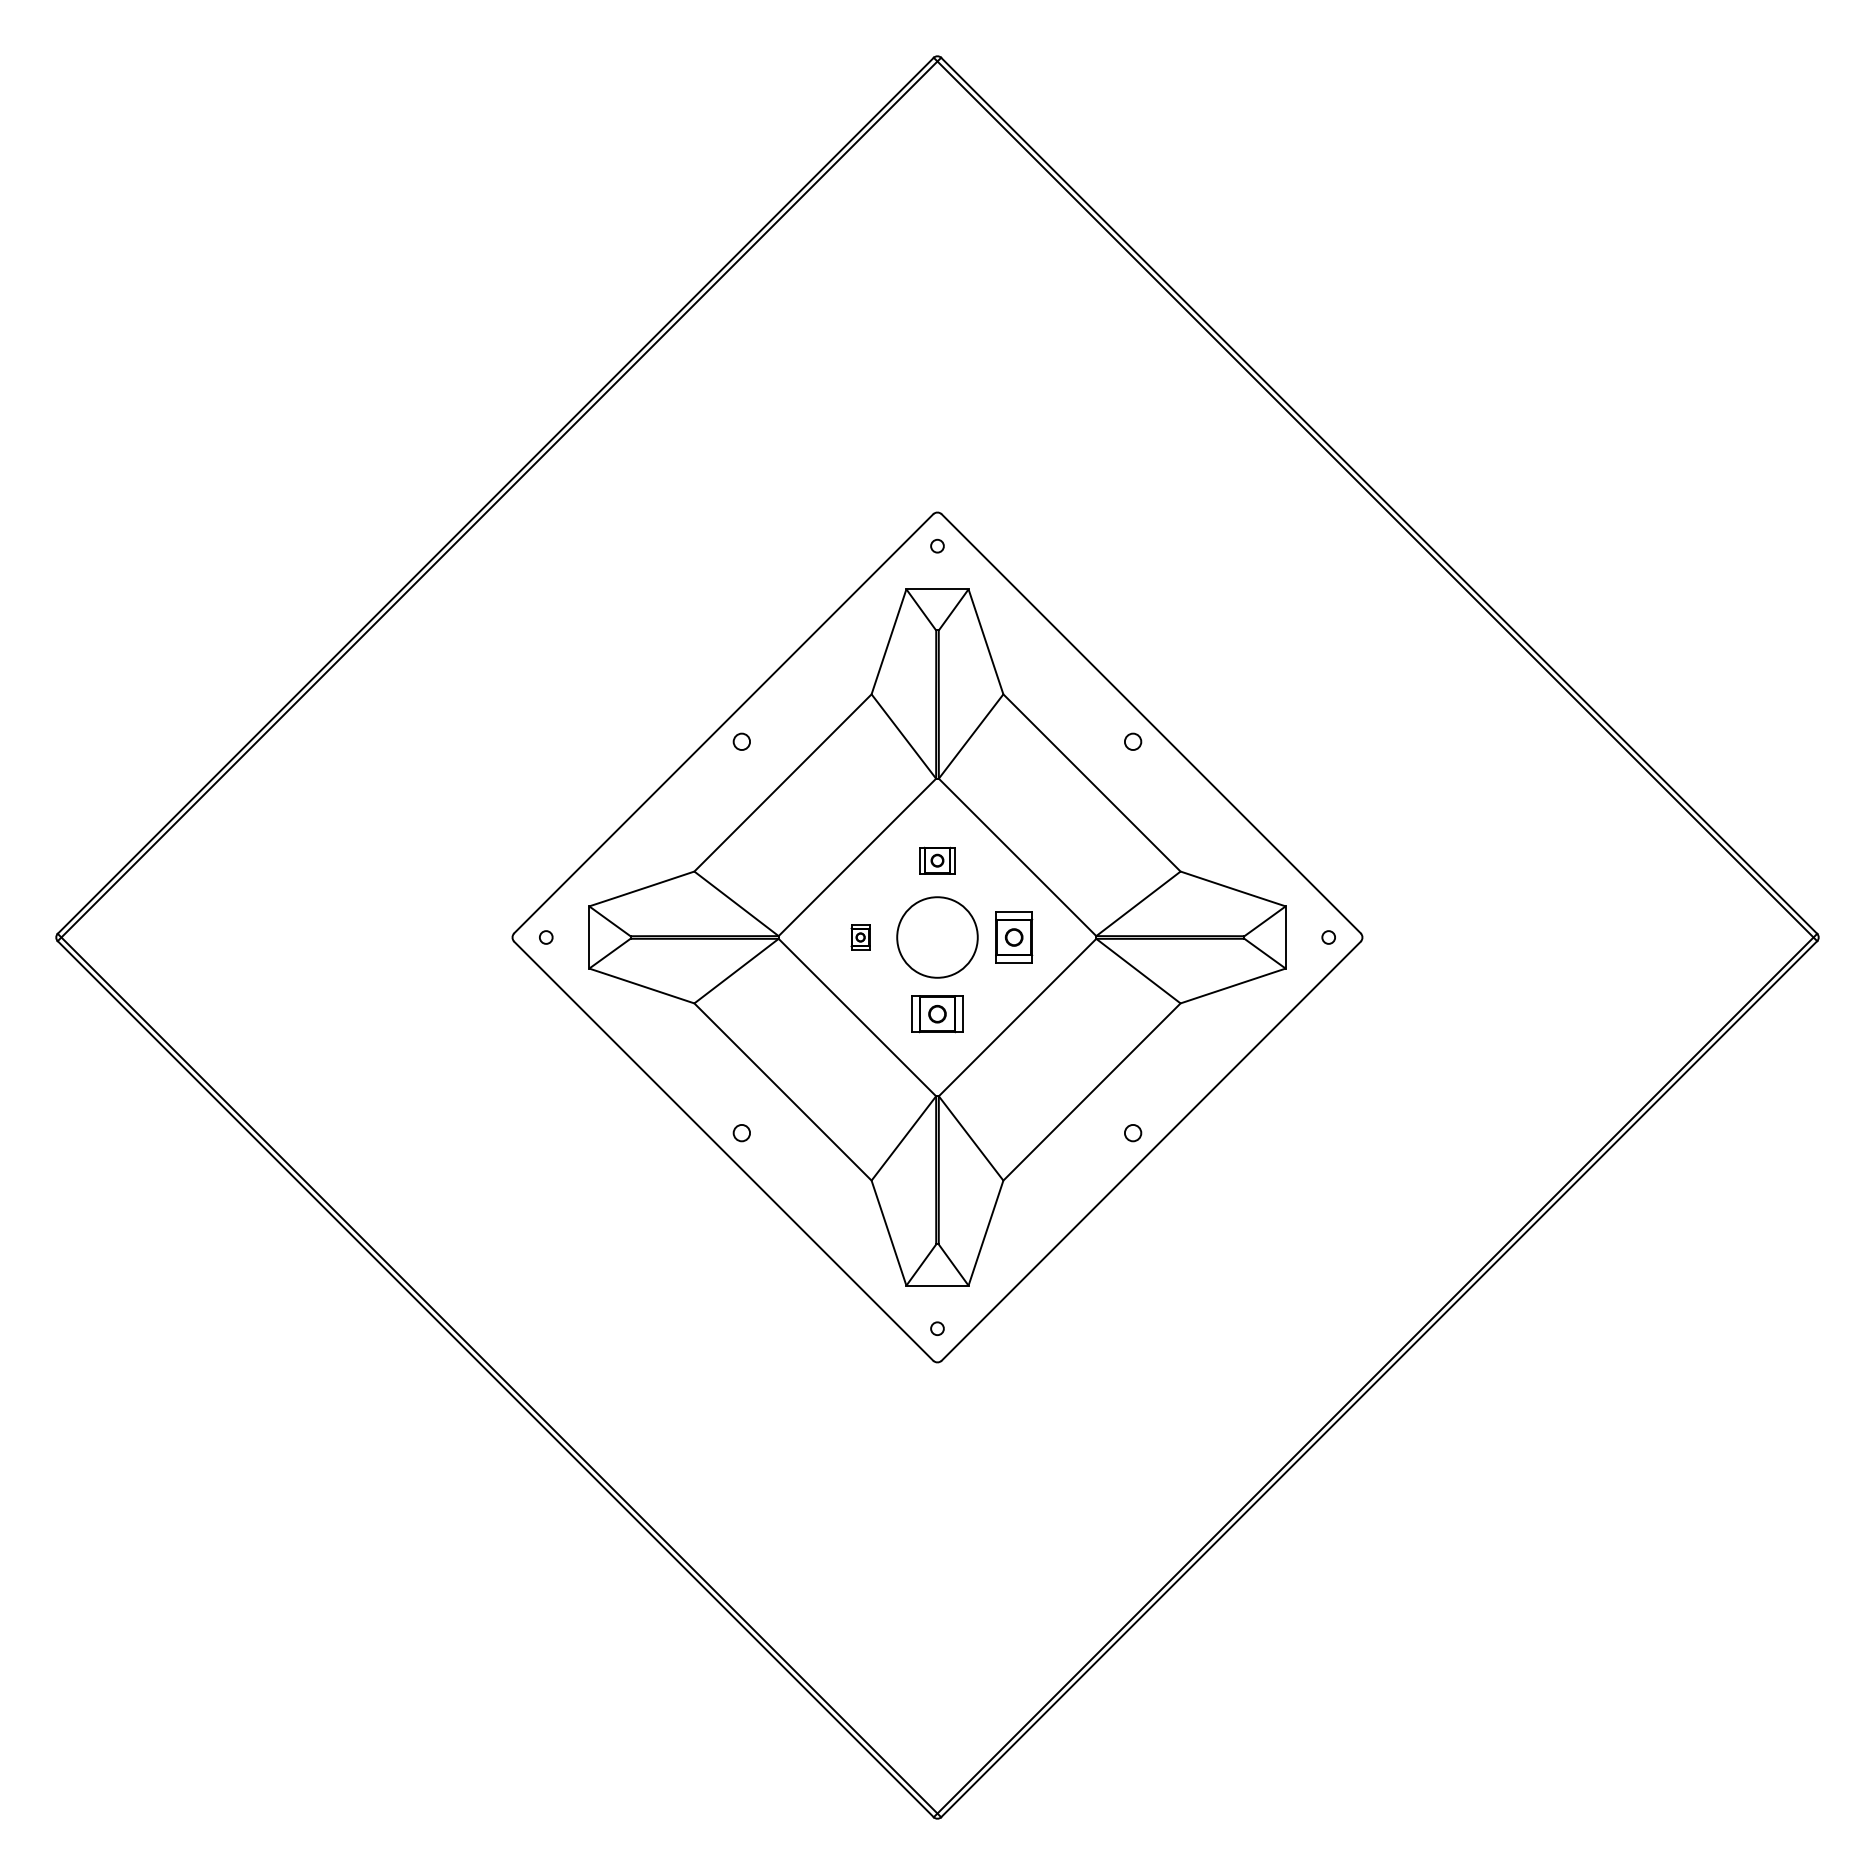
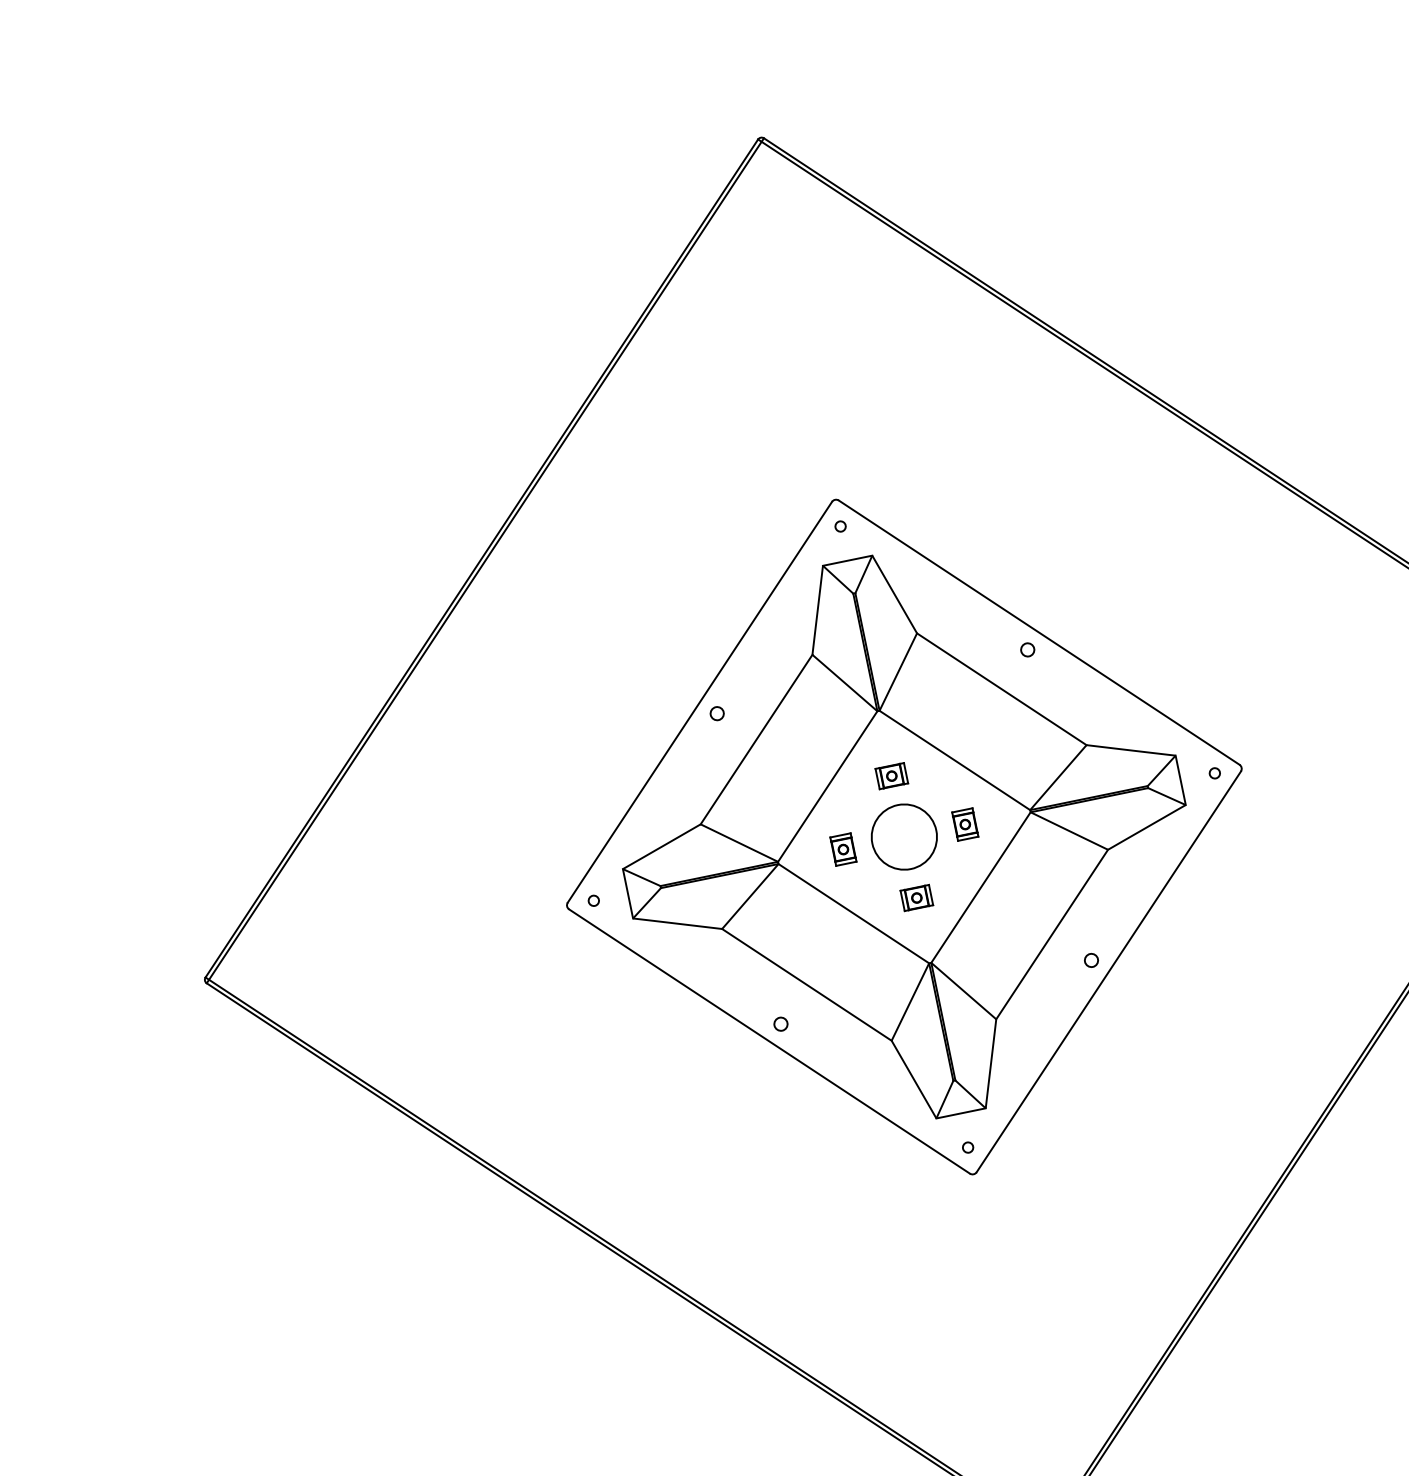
part: (860, 937) -> (843, 849), size x1.43
part: (1014, 937) -> (965, 824), size x0.71
part: (937, 1014) -> (916, 898), size x0.71

